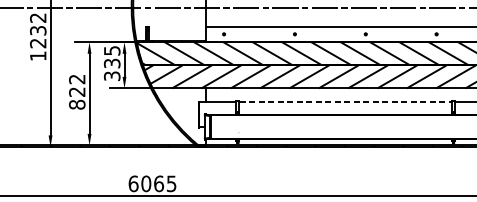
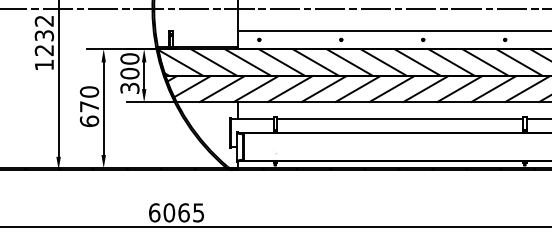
text: (111, 57) -> (129, 66), 335 -> 300
text: (77, 91) -> (89, 106), 822 -> 670
line: (346, 102) -> (400, 118), dashed -> solid

